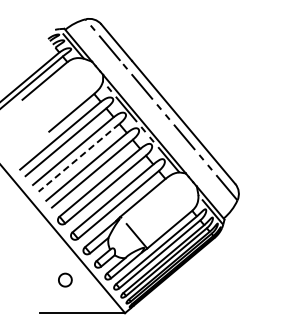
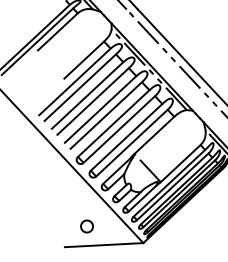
line: (79, 157) -> (93, 101), dashed -> solid
part: (65, 279) -> (87, 225), moved

